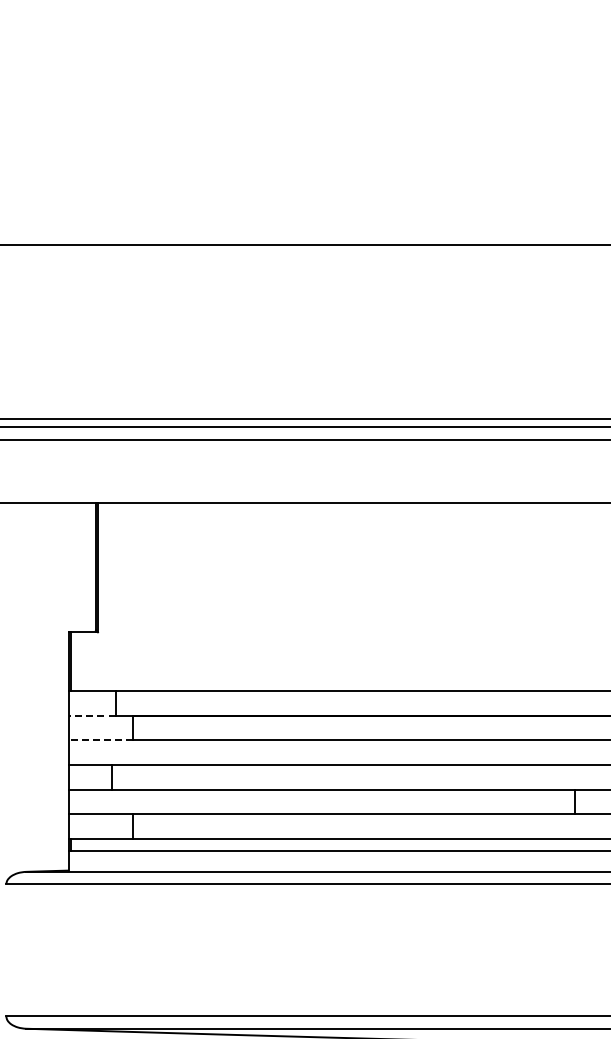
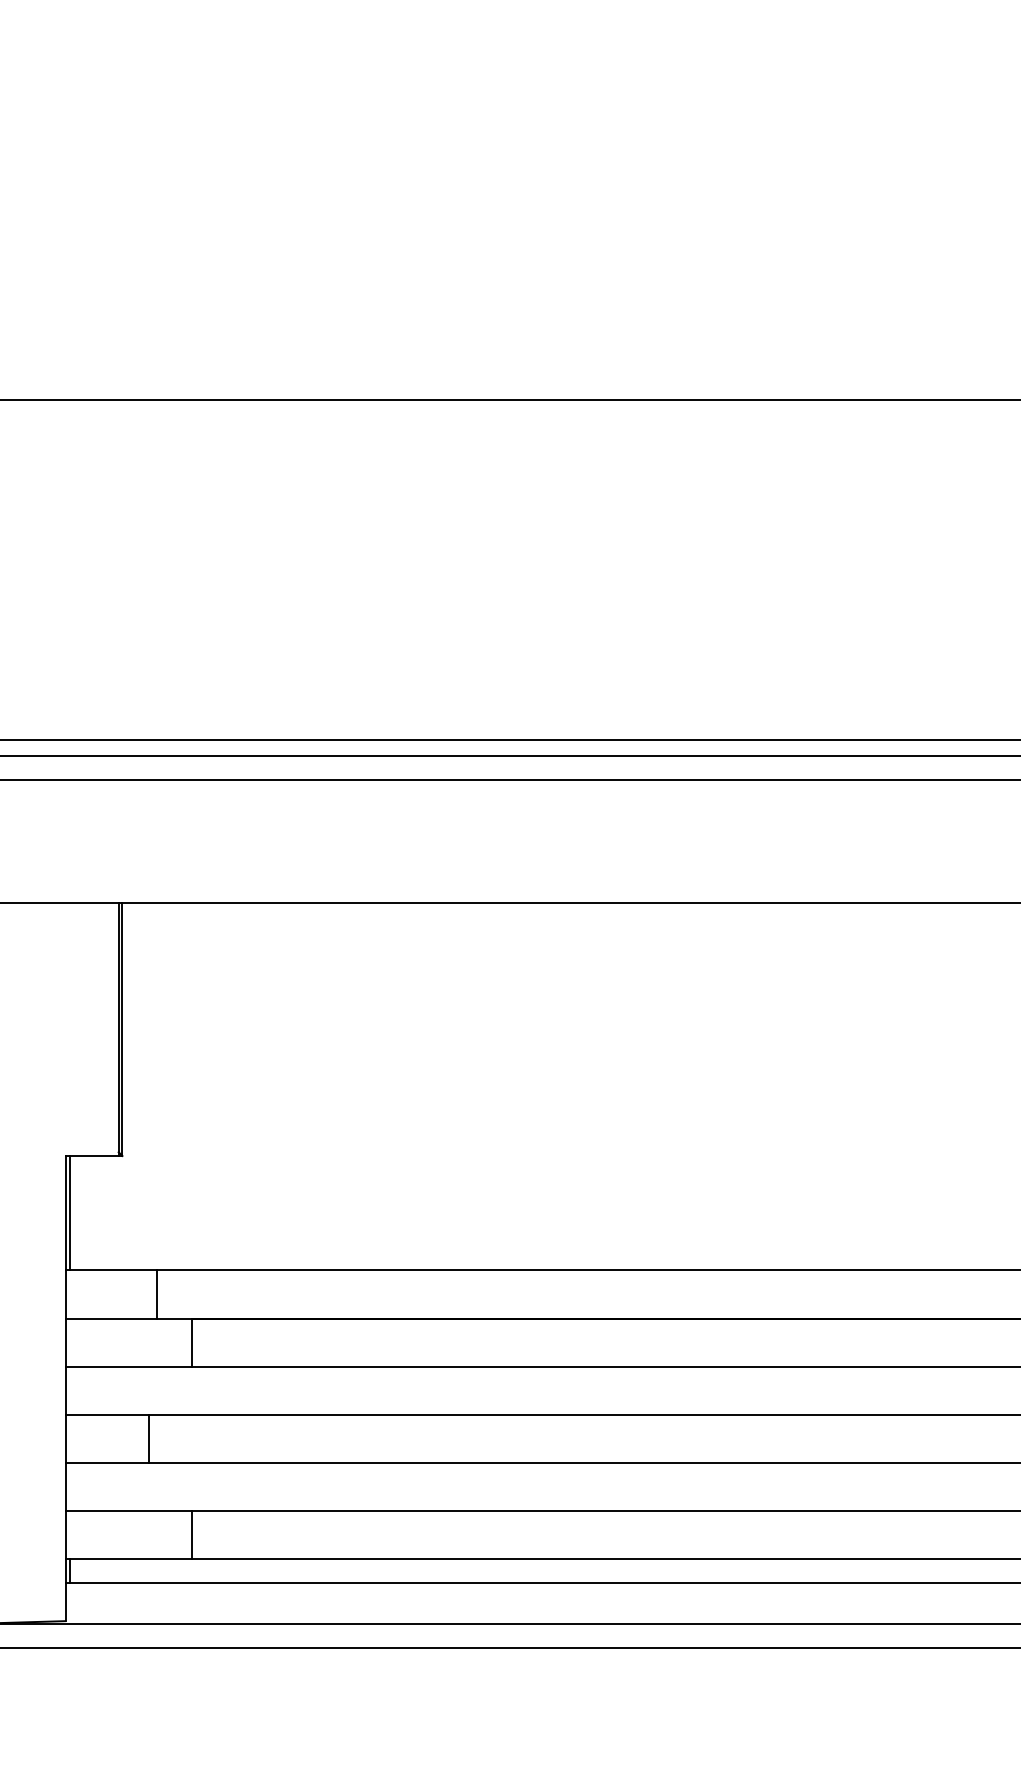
line: (91, 715) -> (109, 1318), dashed -> solid
line: (100, 740) -> (127, 1367), dashed -> solid

